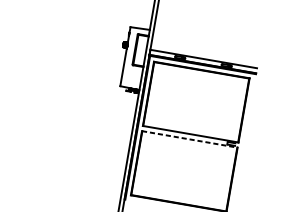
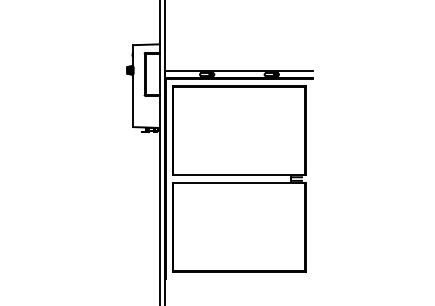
line: (190, 139) -> (239, 182), dashed -> solid

